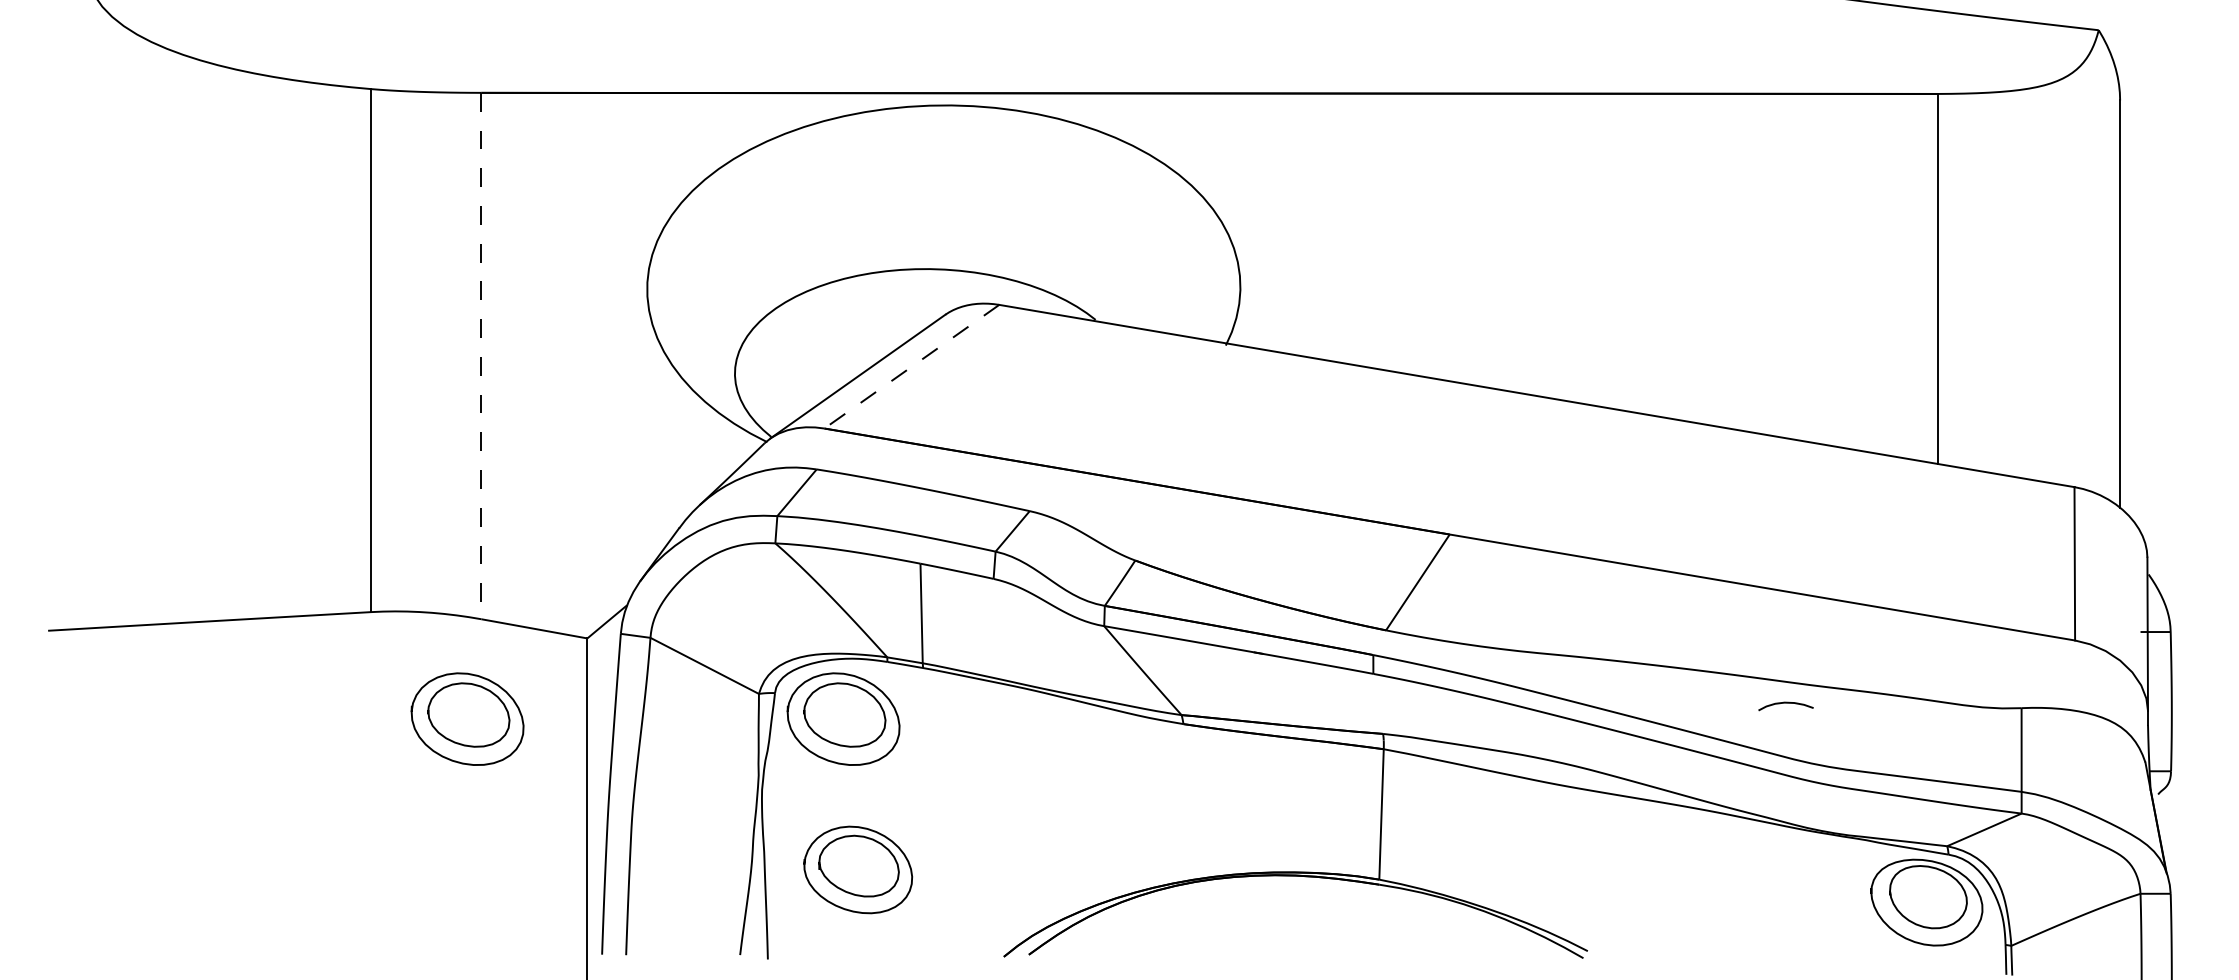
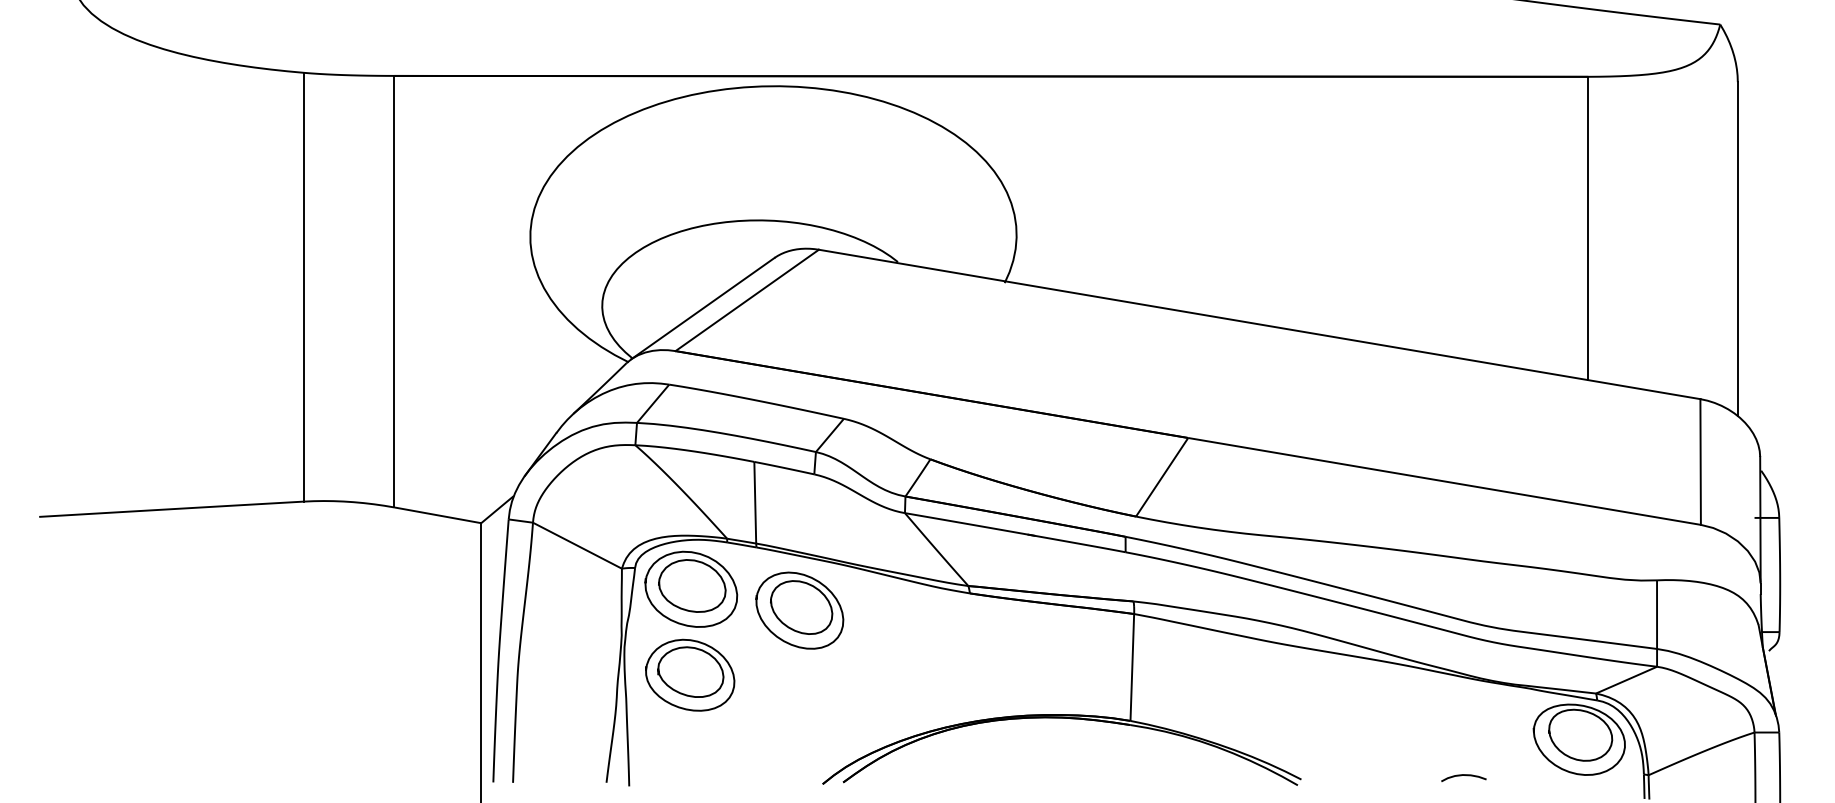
line: (481, 356) -> (394, 292), dashed -> solid
line: (911, 367) -> (746, 301), dashed -> solid
curve: (1785, 703) -> (1463, 775), moved
part: (467, 718) -> (382, 588), removed
part: (975, 744) -> (799, 610), added
part: (858, 869) -> (690, 674), moved

